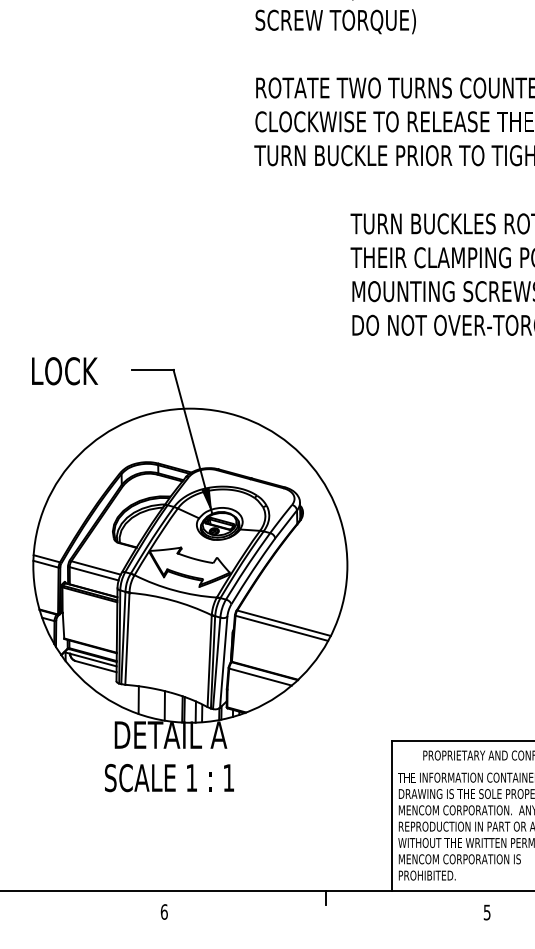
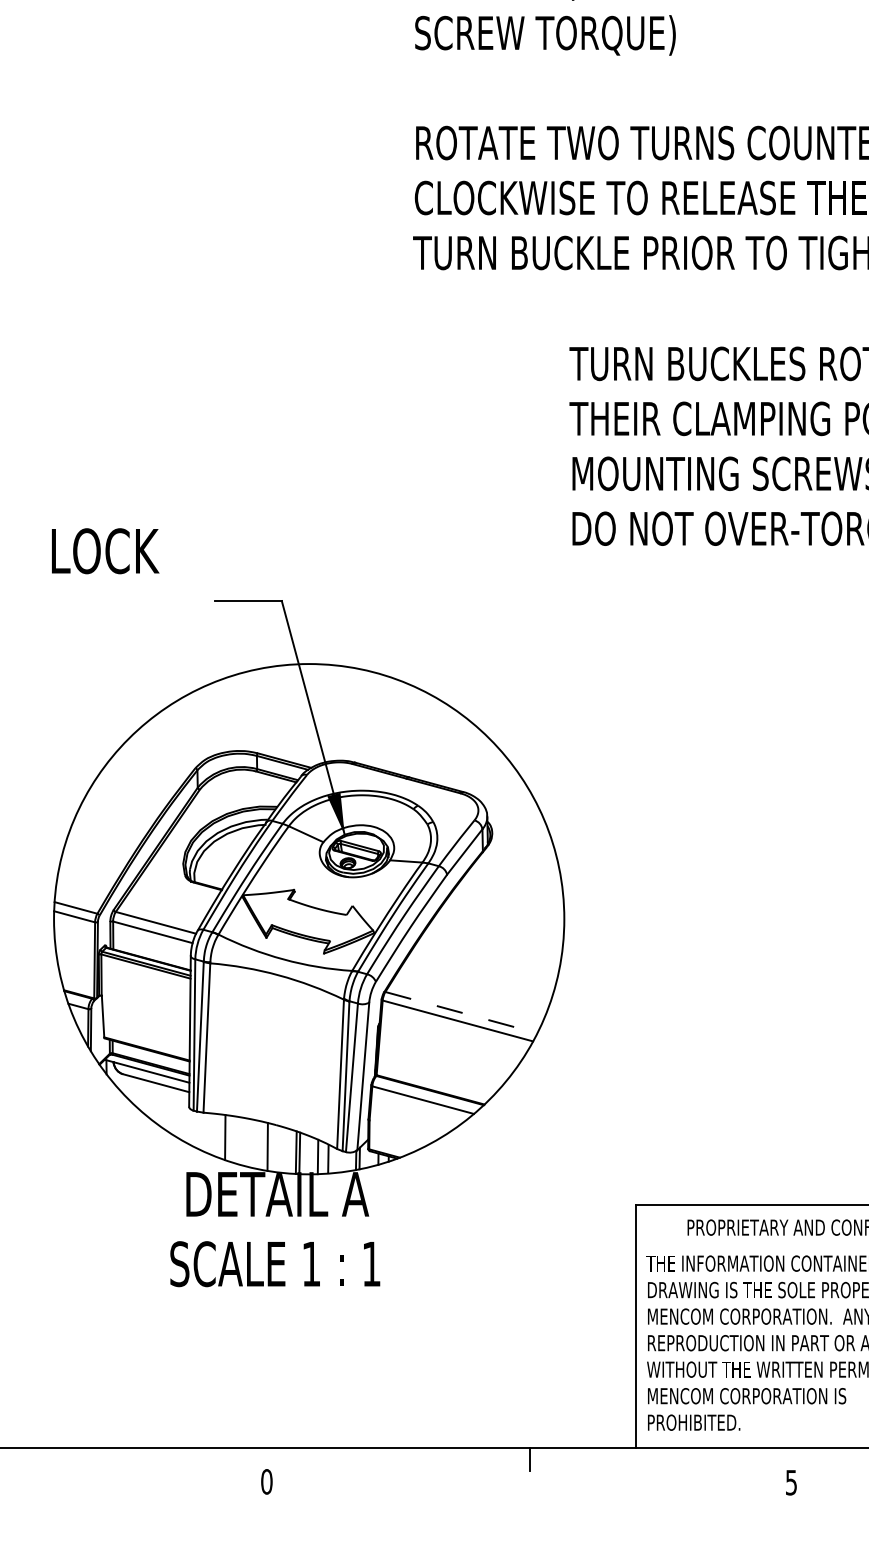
text: (65, 371) -> (106, 551), moved
line: (284, 623) -> (462, 1013), solid -> dashed
text: (164, 911) -> (267, 1480), 6 -> 0

